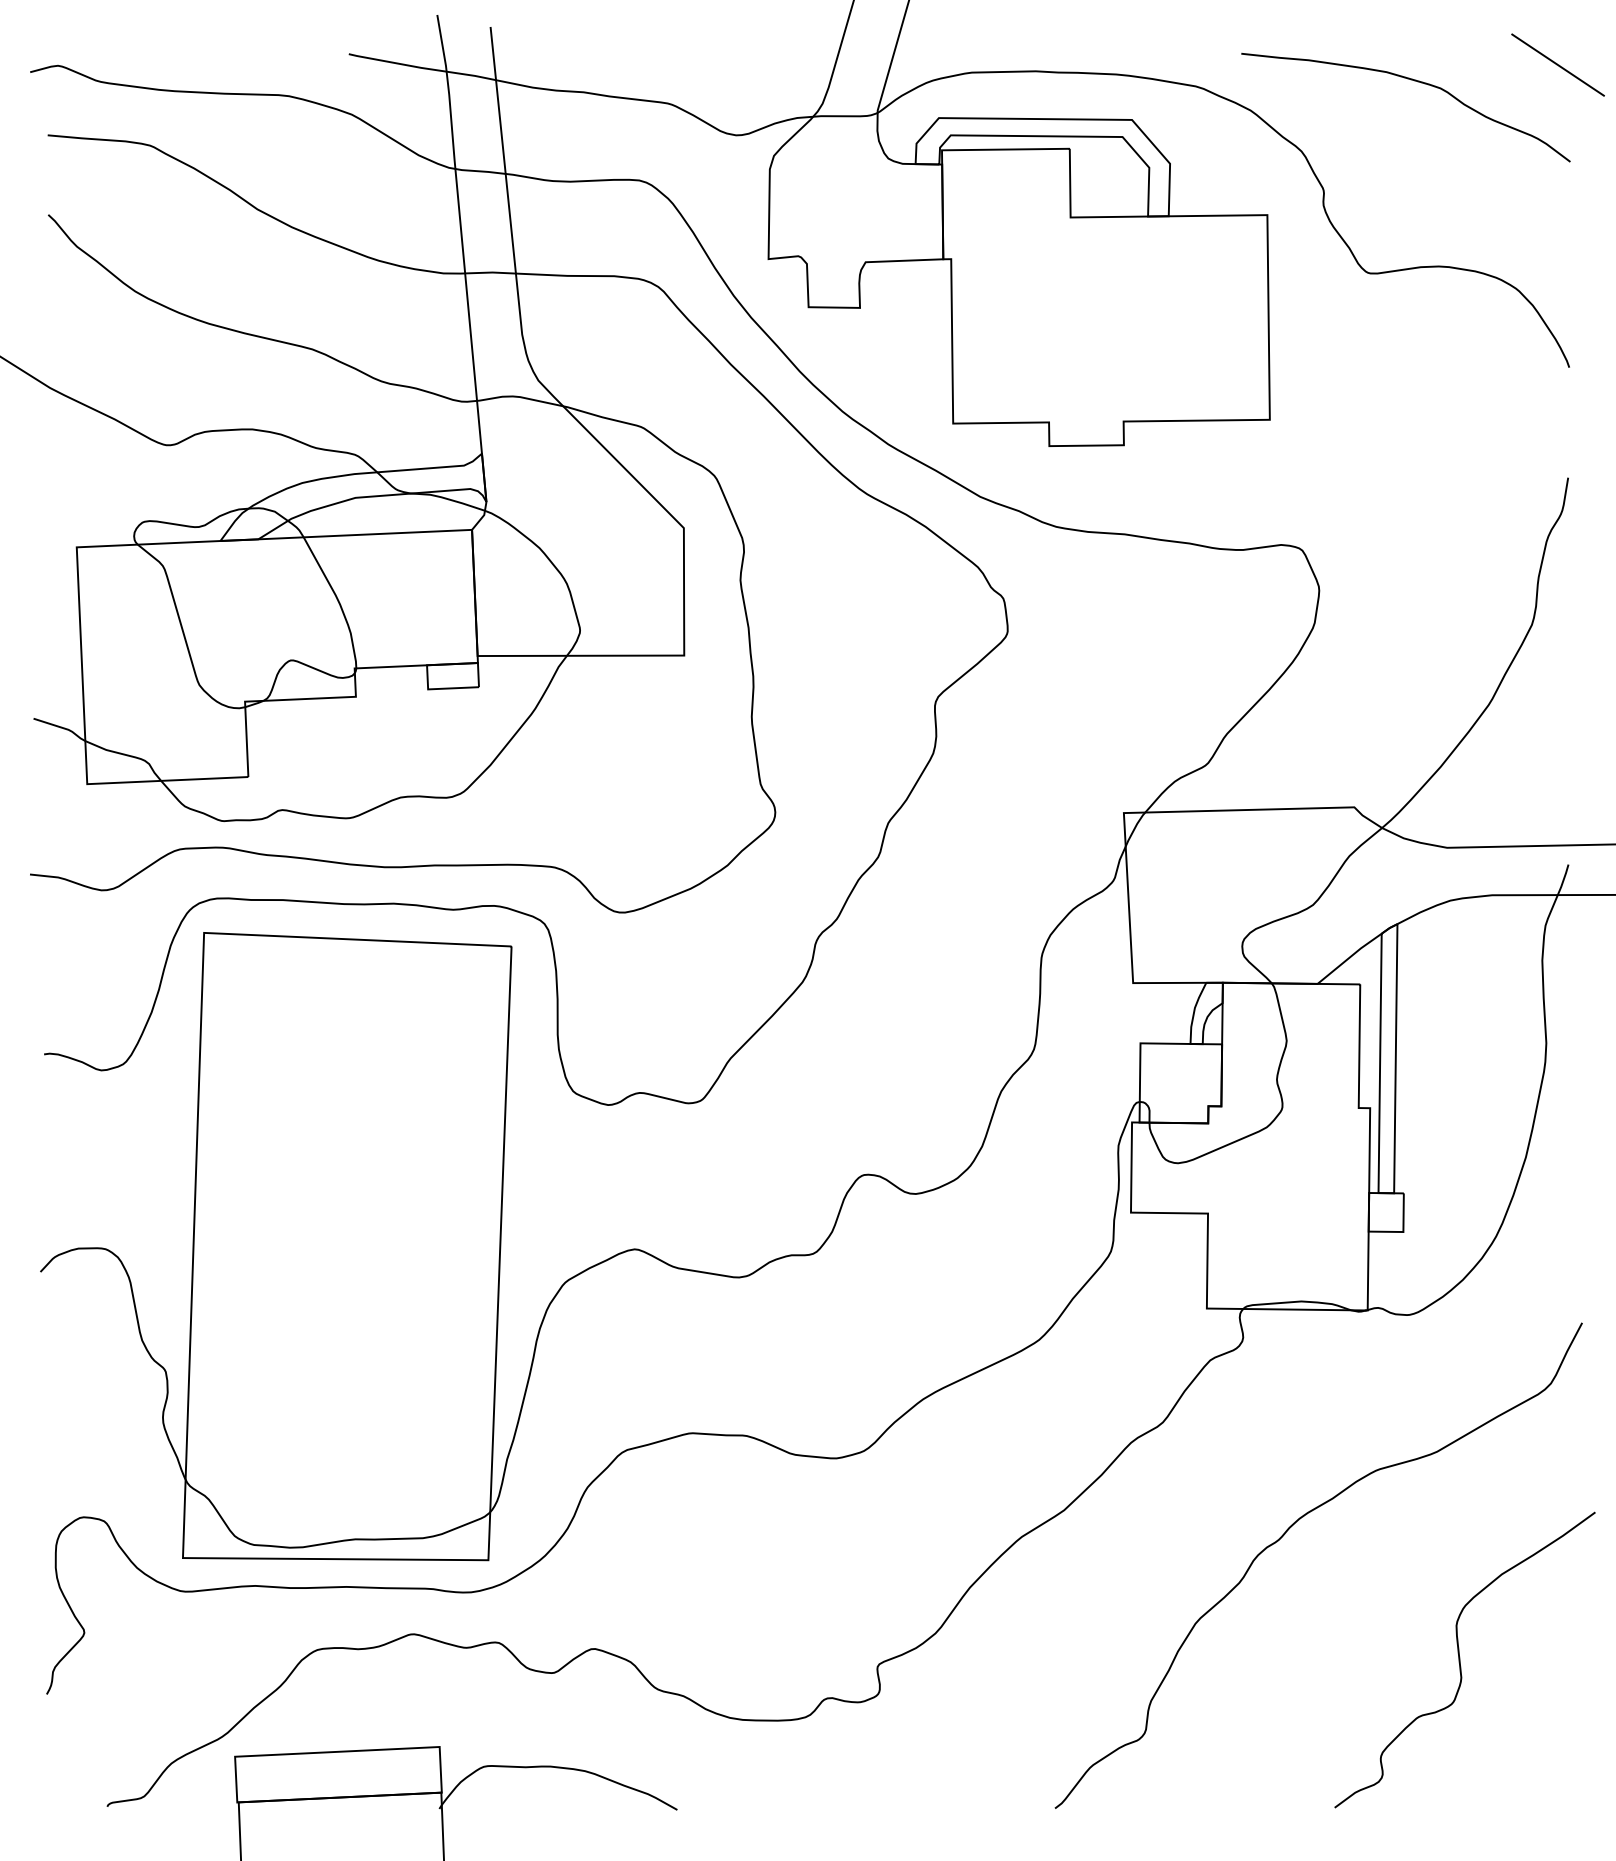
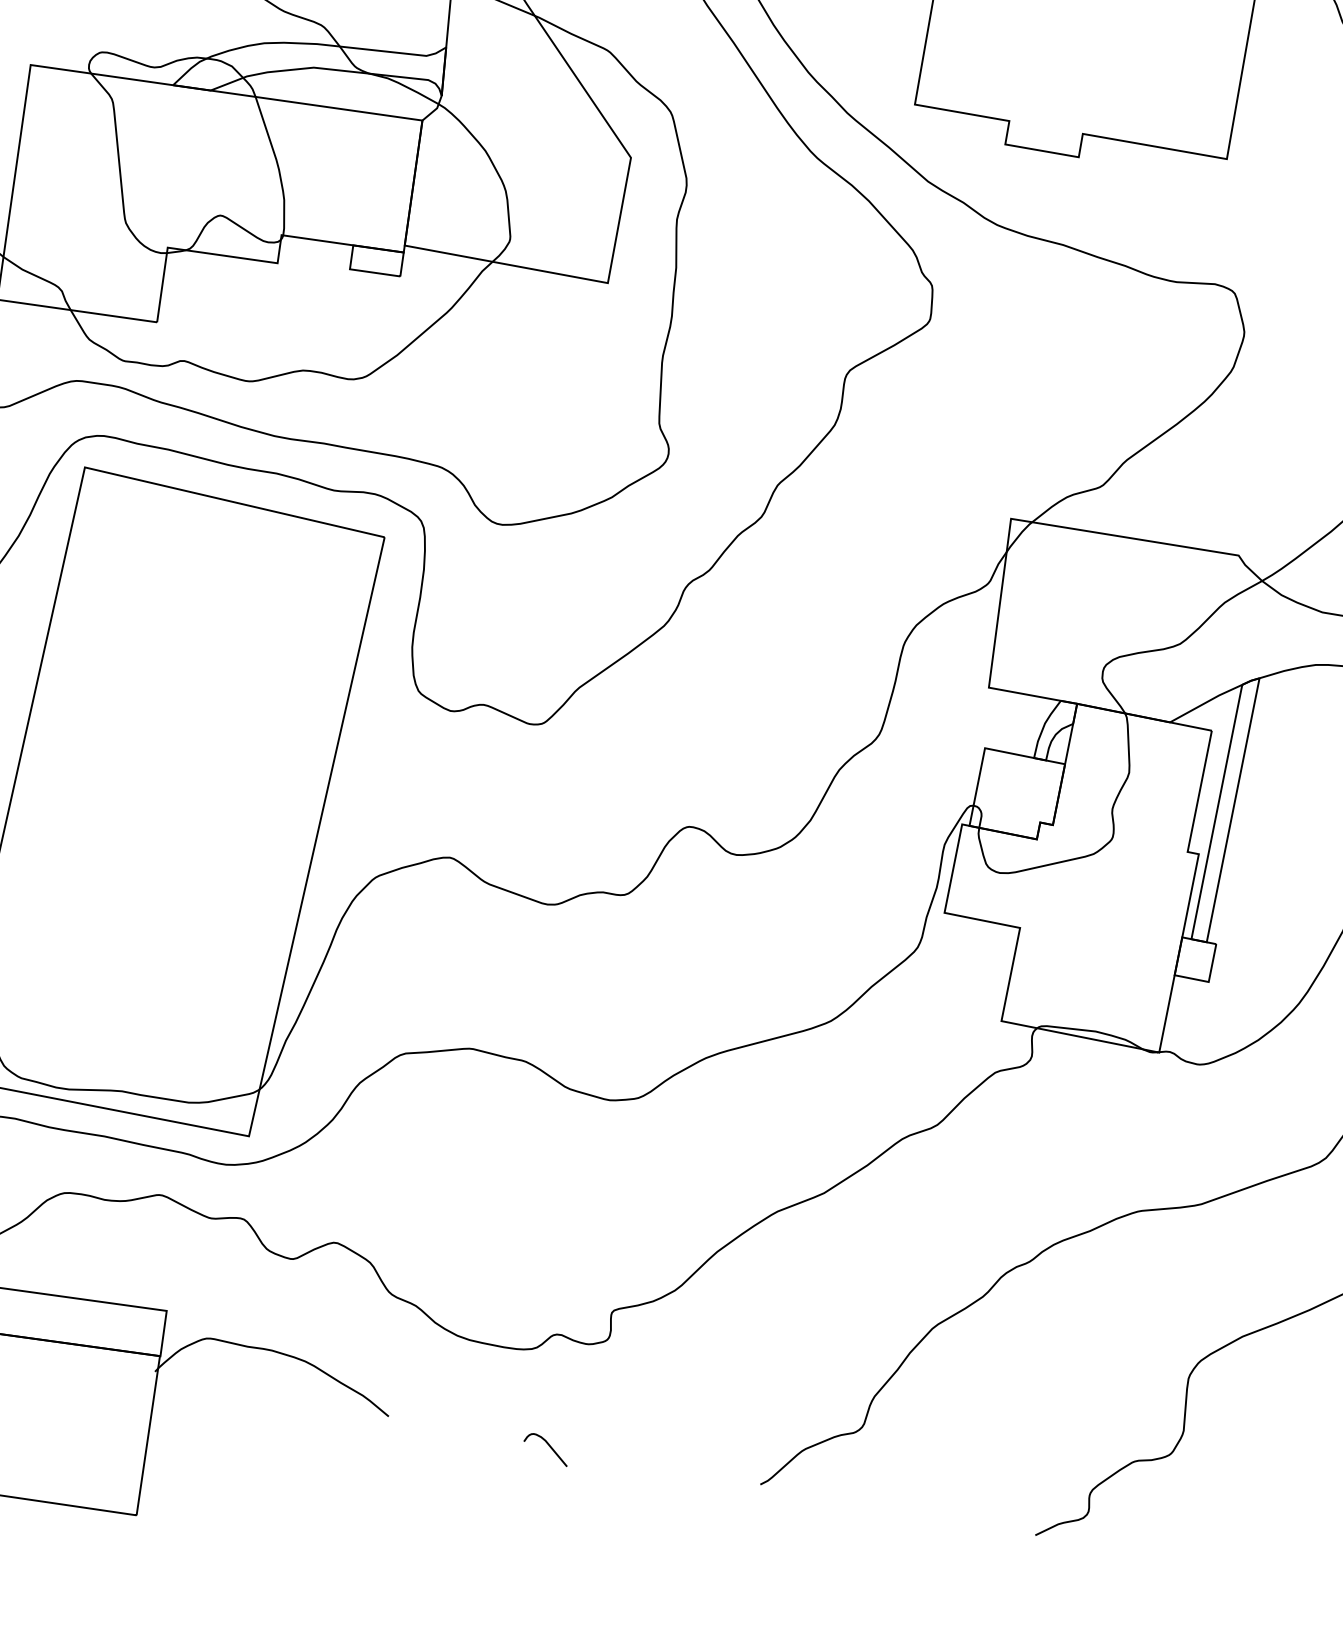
curve: (839, 1809) -> (548, 1445), added

